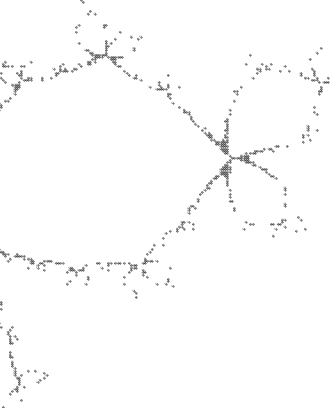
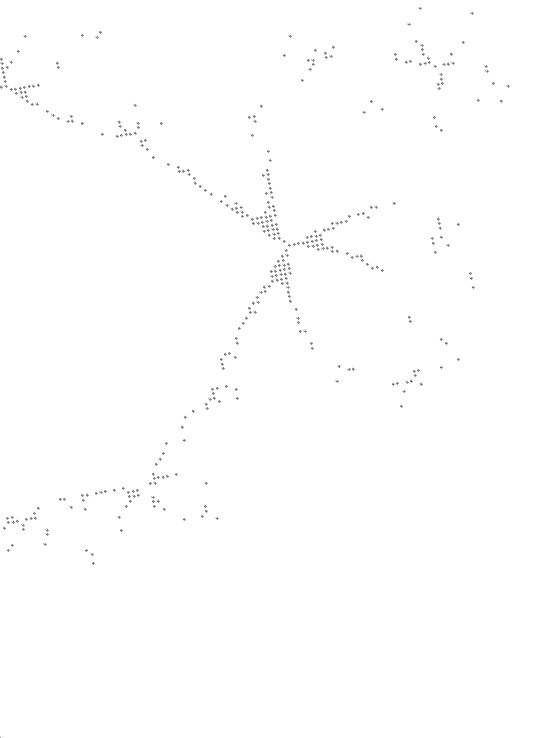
part: (136, 38) -> (93, 37), moved
part: (284, 68) -> (371, 105), moved
part: (237, 94) -> (256, 122), moved
part: (310, 134) -> (446, 234), moved
part: (284, 191) -> (471, 281), moved
part: (278, 228) -> (409, 389), moved
part: (134, 294) -> (89, 557), moved

